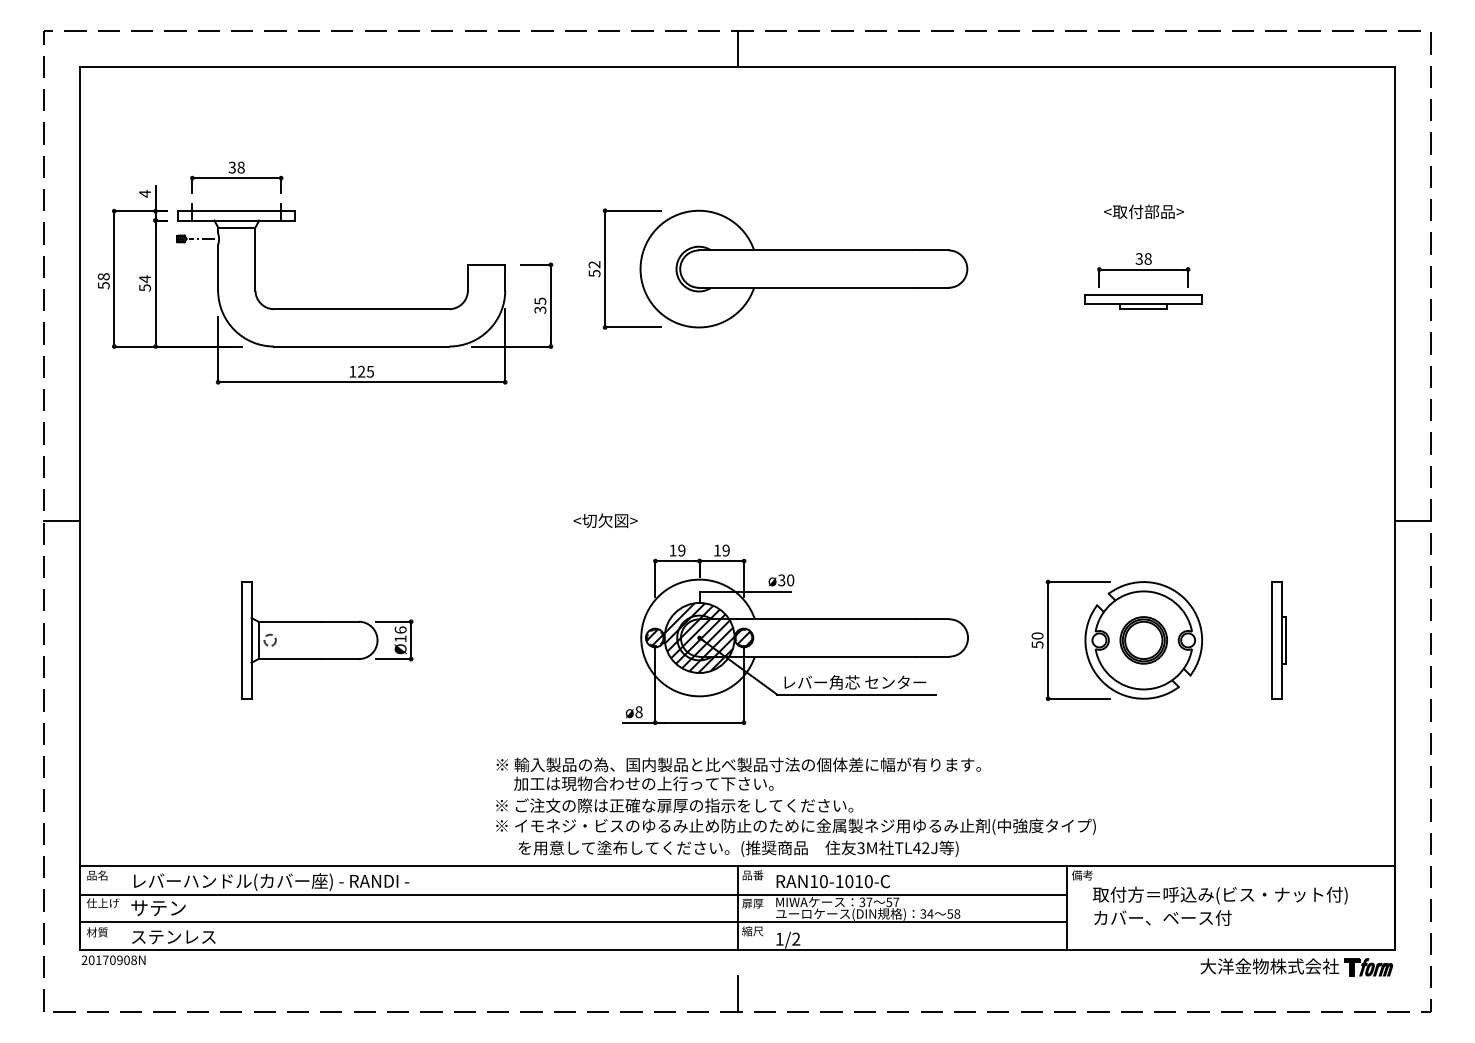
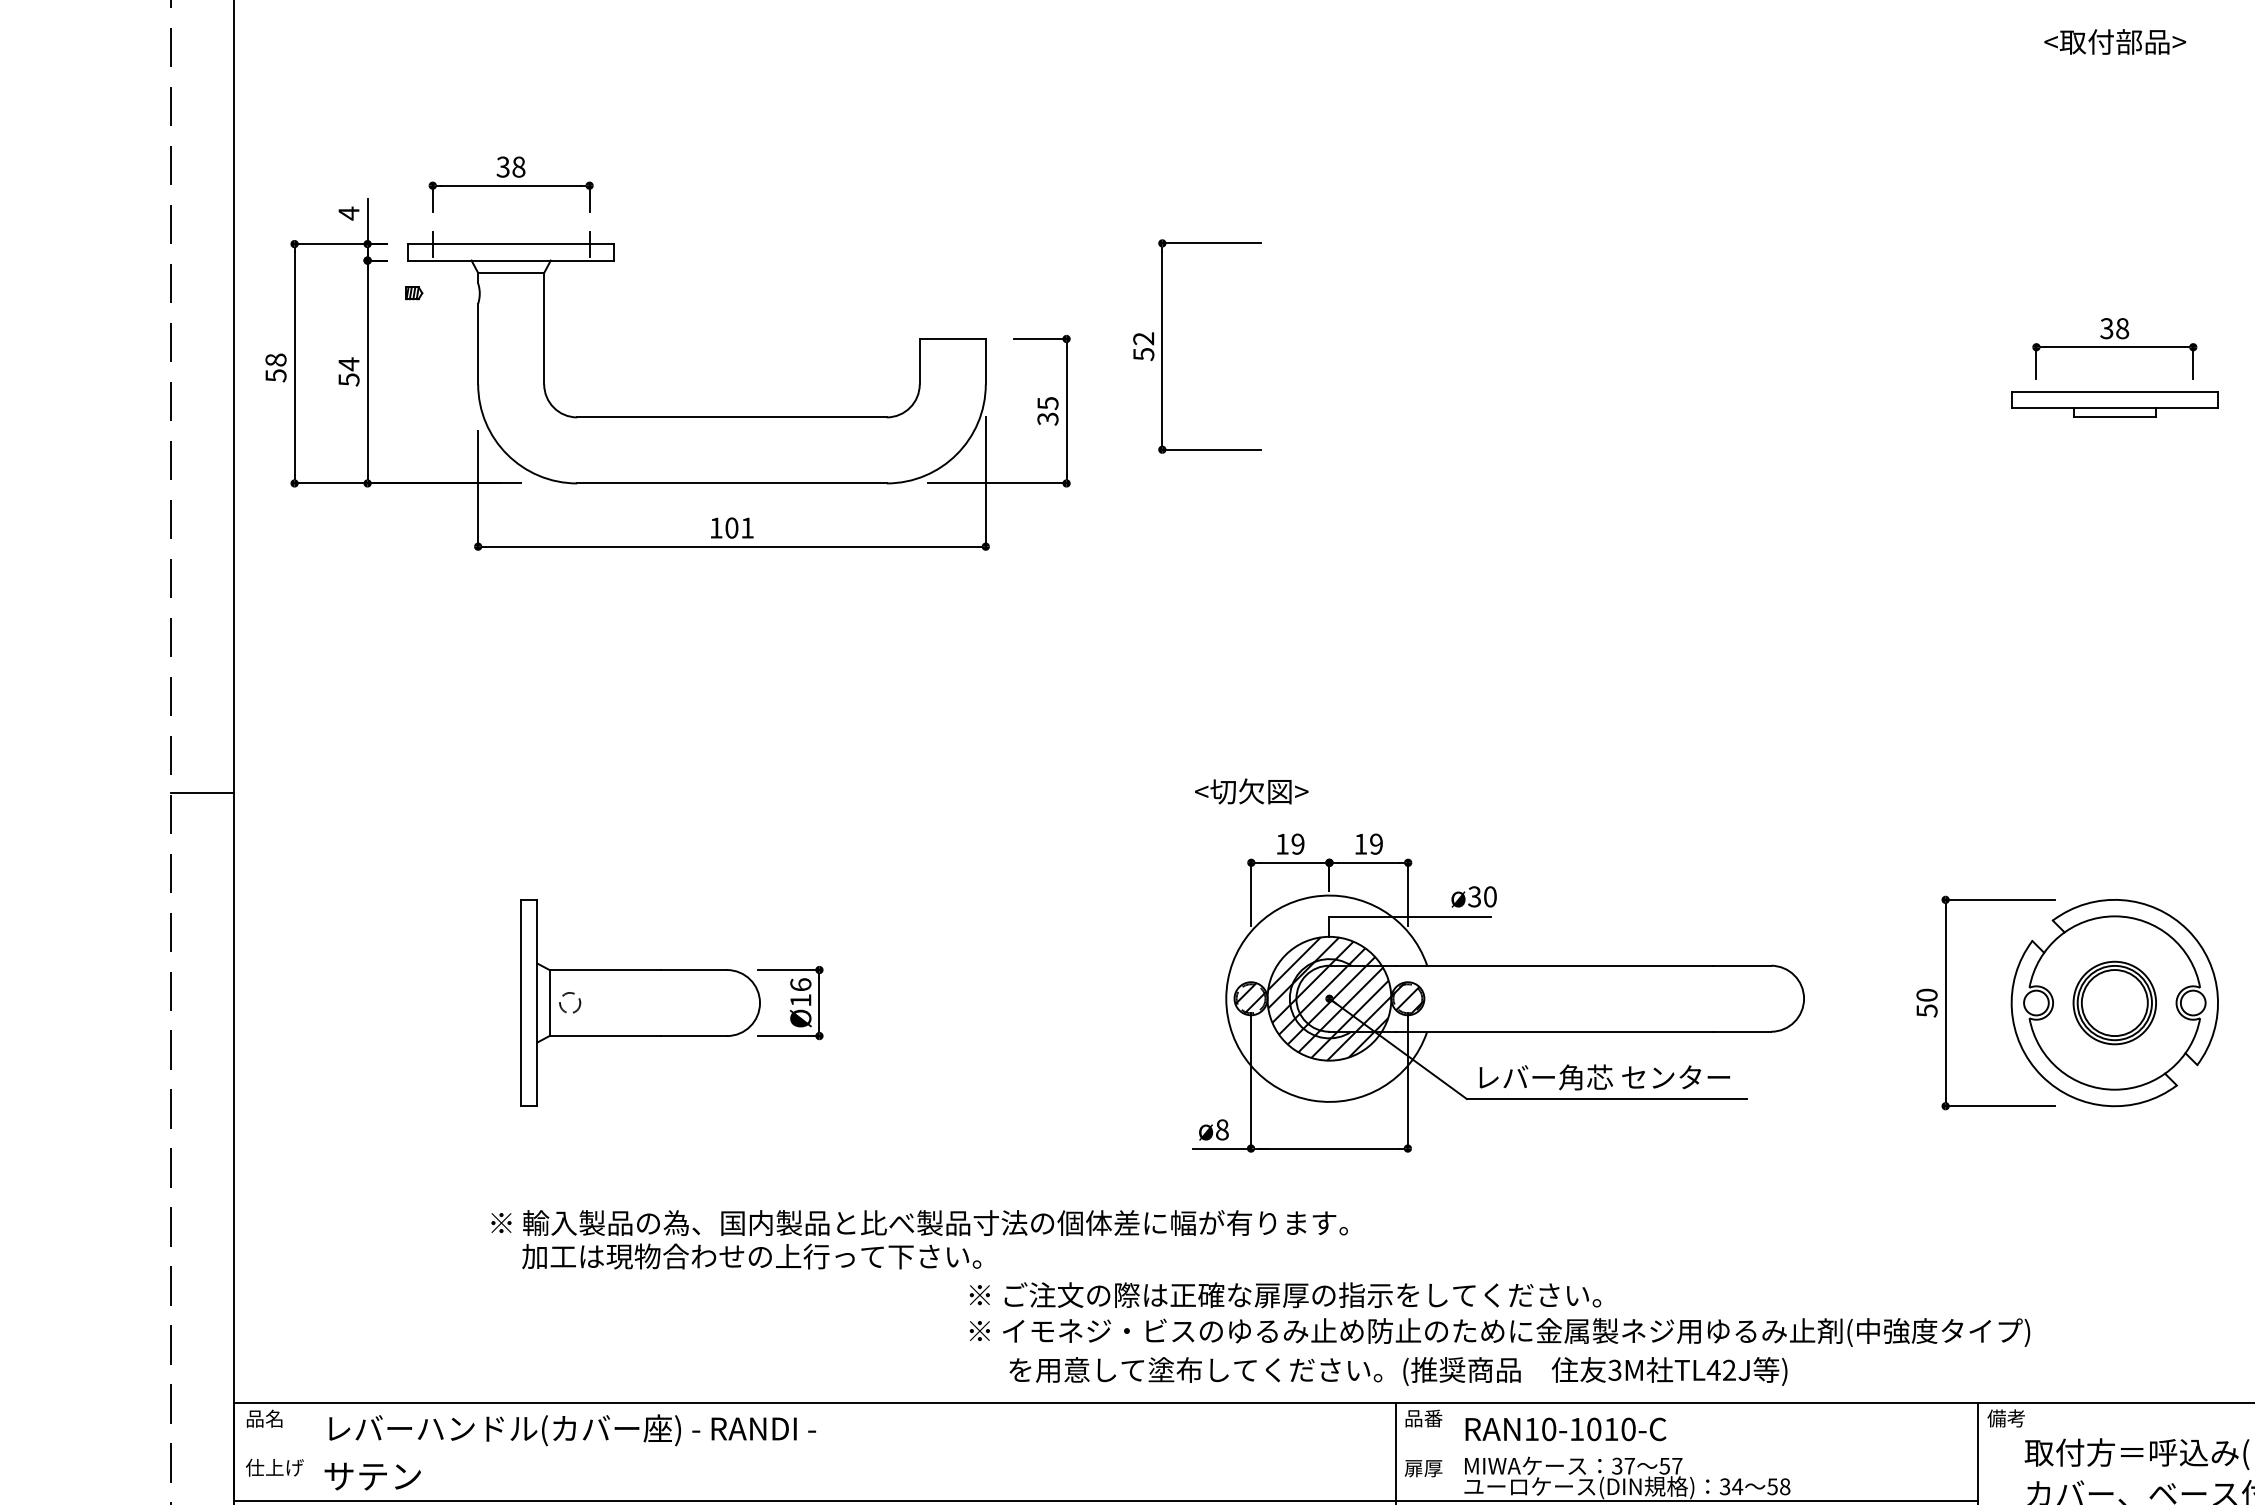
text: (1143, 211) -> (2114, 41), moved
line: (202, 239) -> (450, 294), removed
part: (803, 268) -> (1513, 345), removed
text: (365, 371) -> (738, 527), 125 -> 101
text: (605, 520) -> (1251, 791), moved
text: (738, 773) -> (919, 1238), moved
line: (572, 894) -> (1104, 1452), removed

